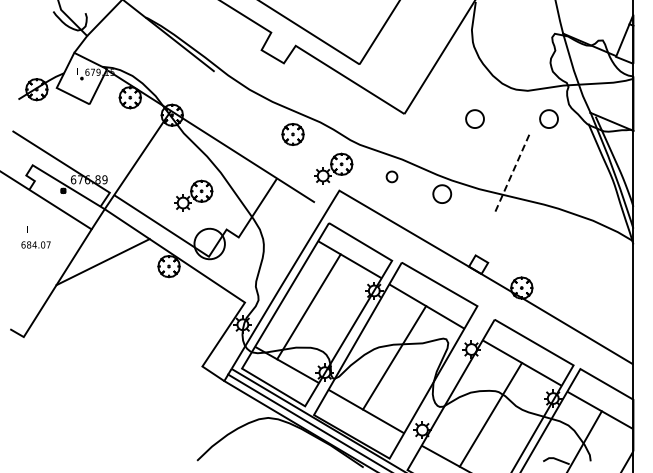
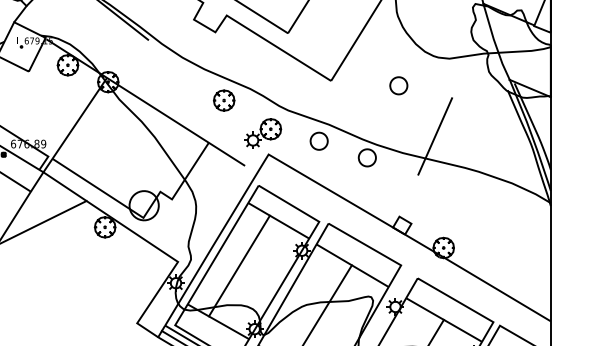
part: (548, 118) -> (469, 85), removed
line: (513, 171) -> (435, 136), dashed -> solid
part: (391, 176) -> (318, 140), size x1.67
part: (193, 195) -> (128, 159), removed

